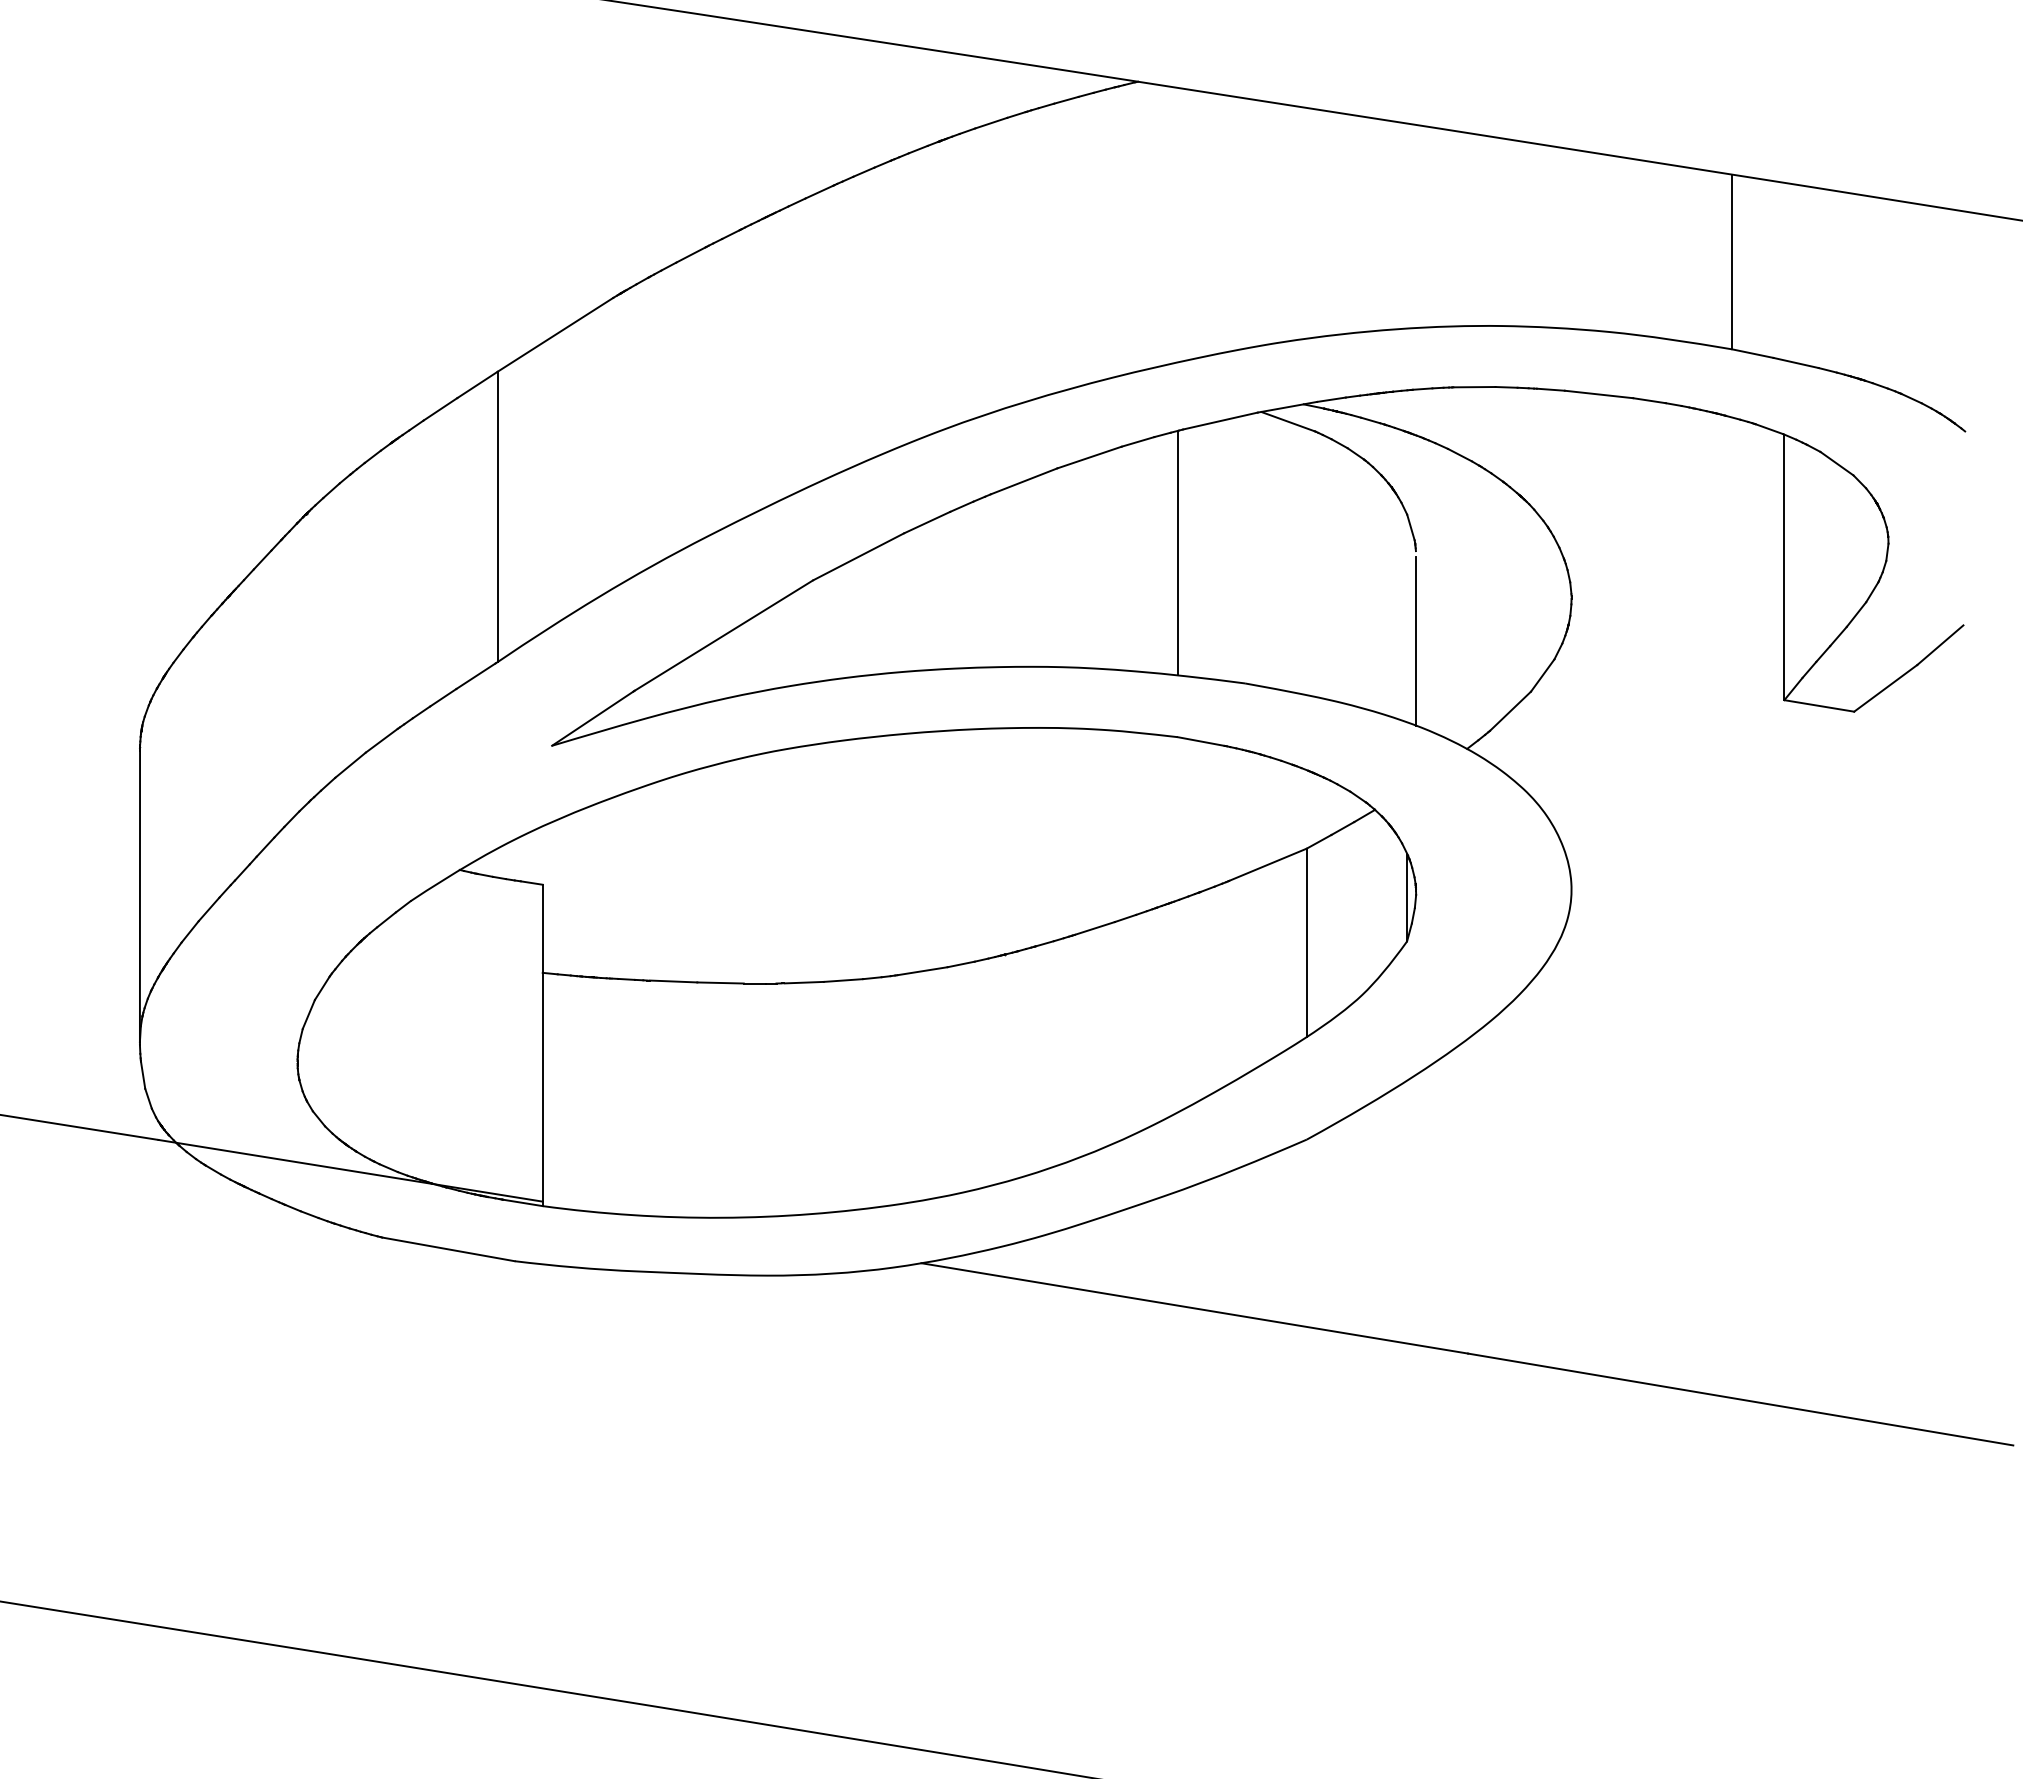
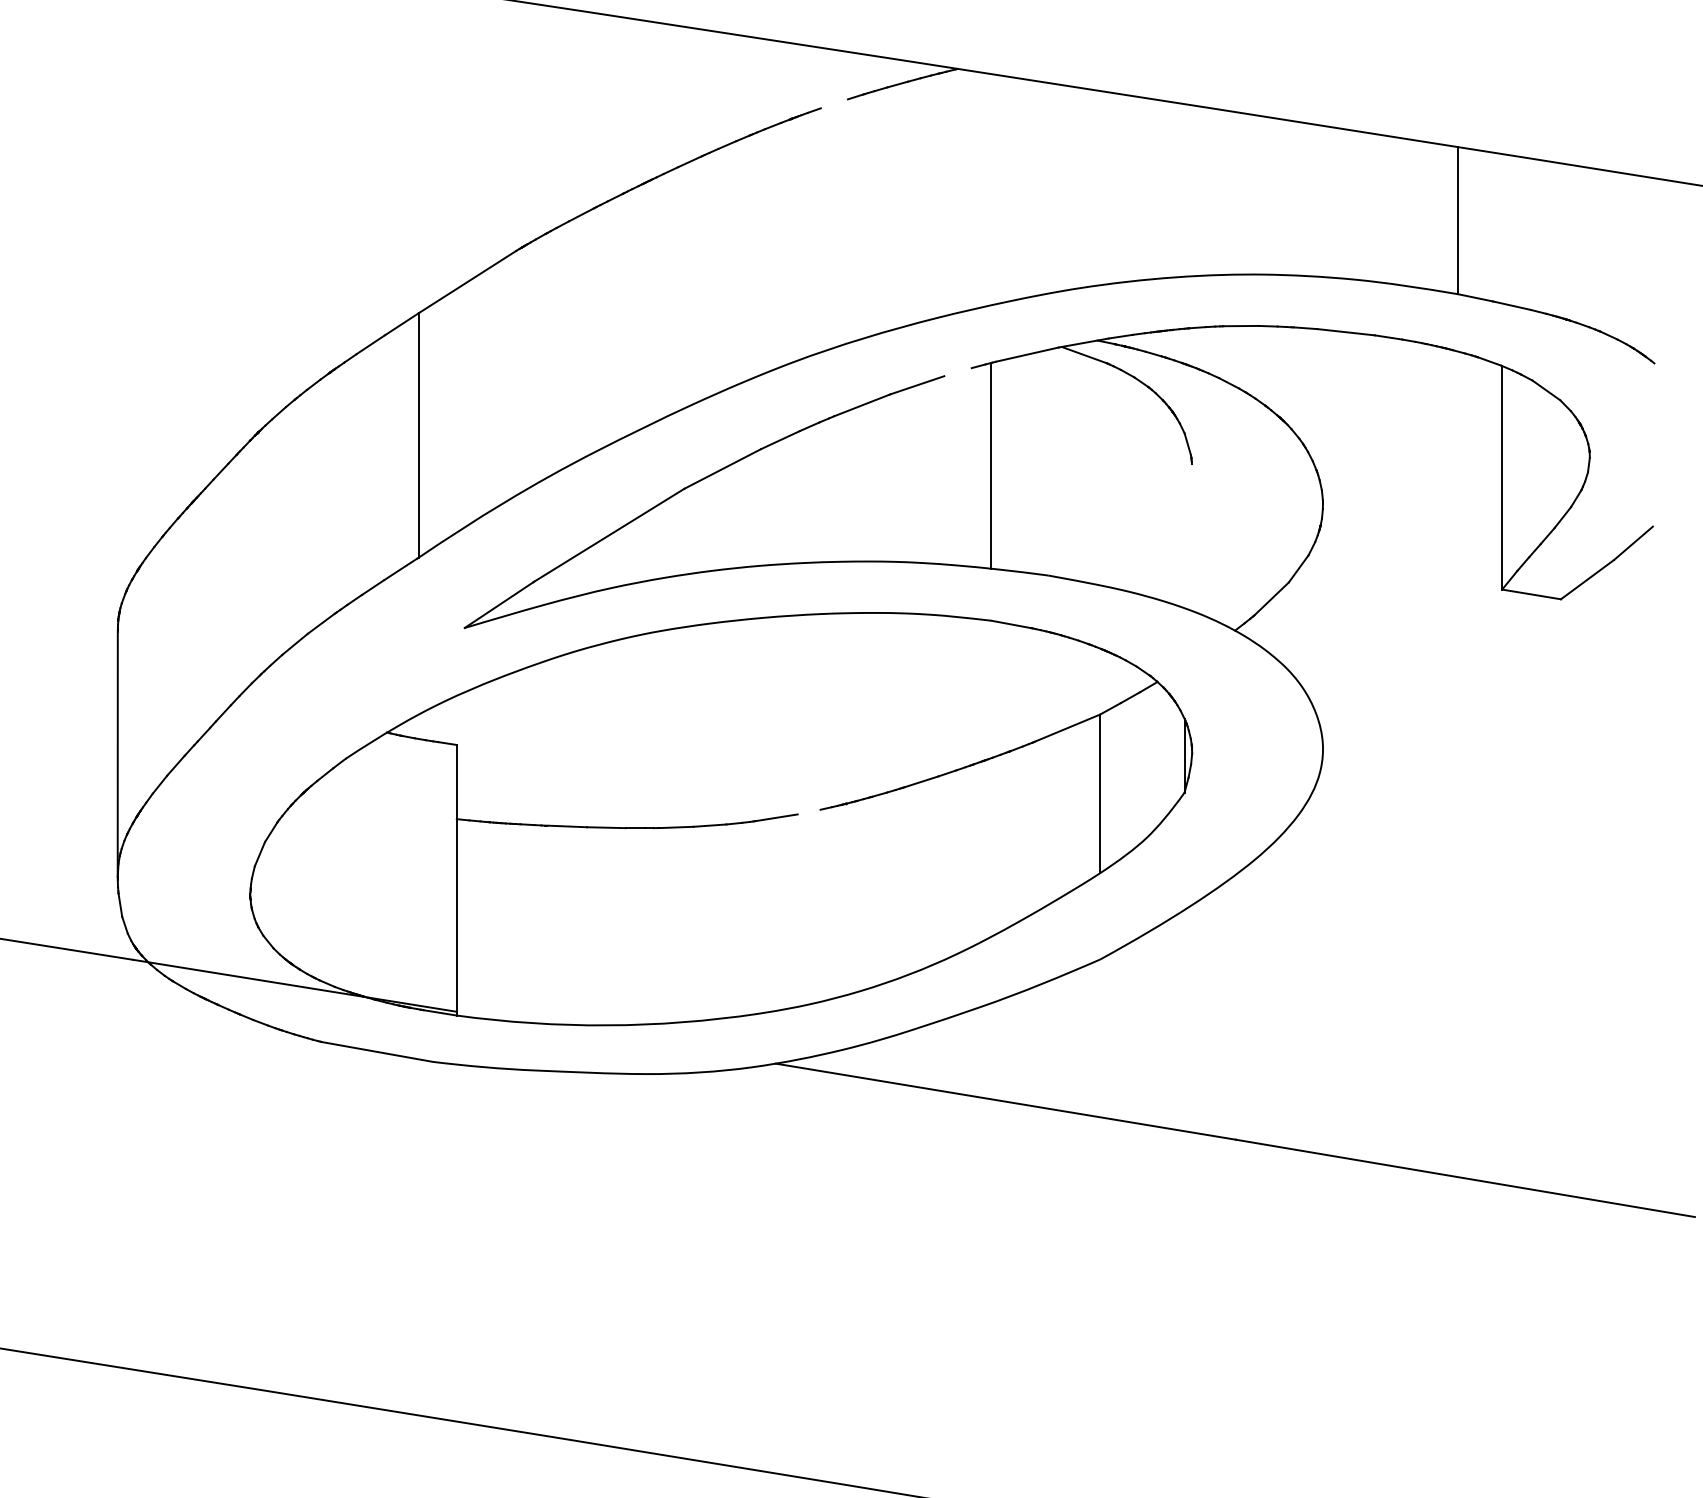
line: (991, 122) -> (834, 103), removed
line: (1137, 441) -> (957, 371), removed
line: (1416, 641) -> (1192, 540), removed
line: (960, 964) -> (808, 812), removed

